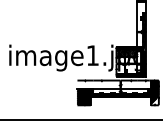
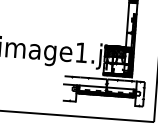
hatch: (154, 92) -> (139, 93), removed
hatch: (83, 96) -> (69, 92), removed

